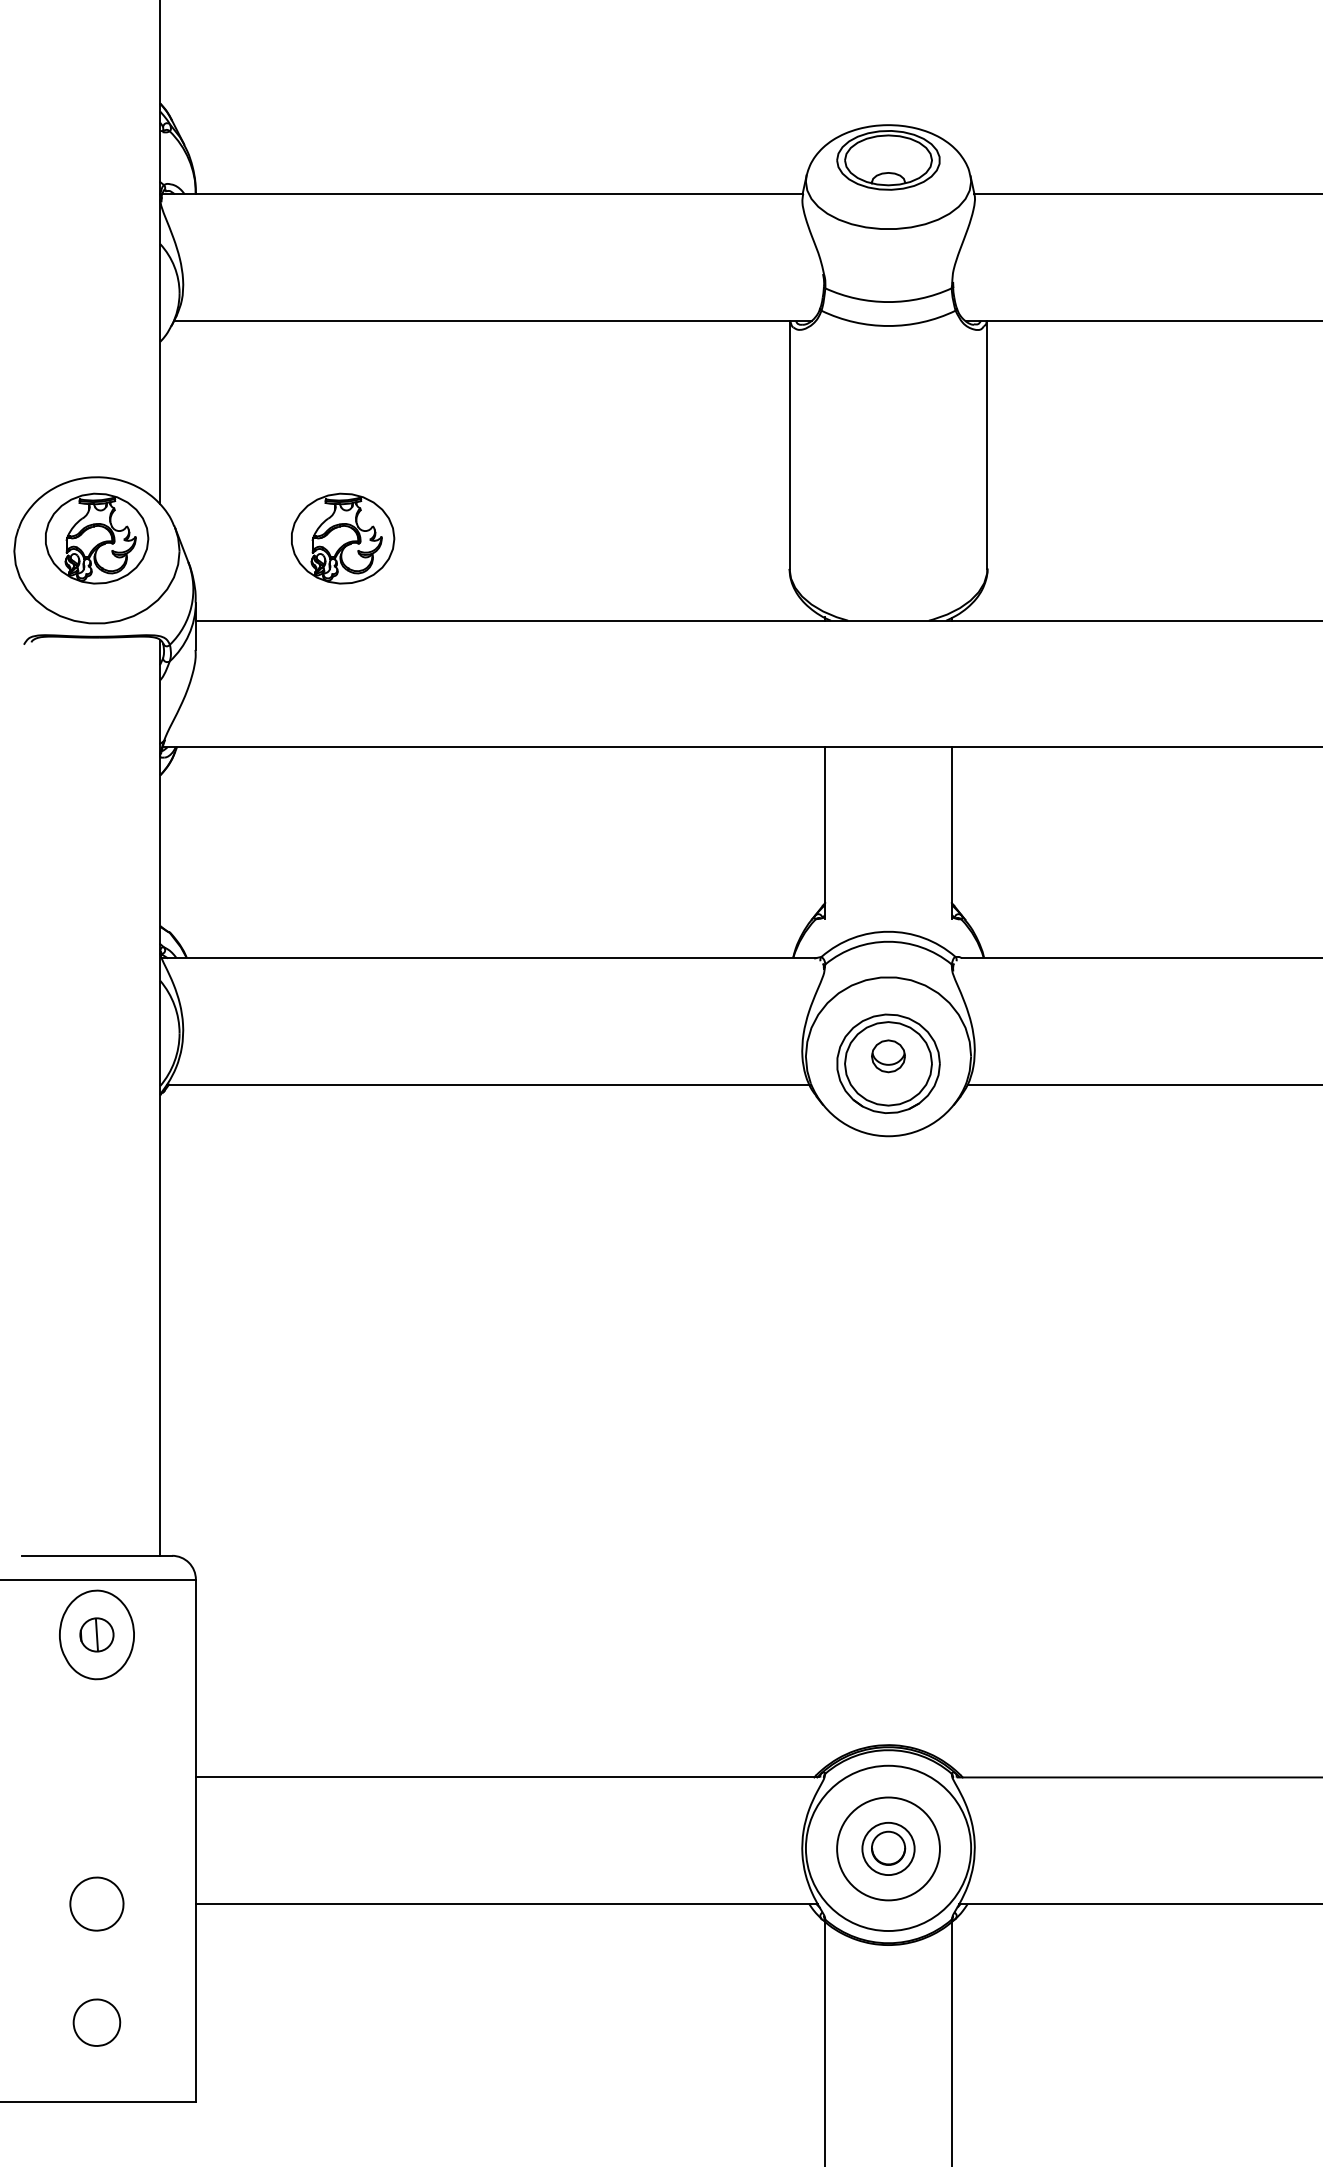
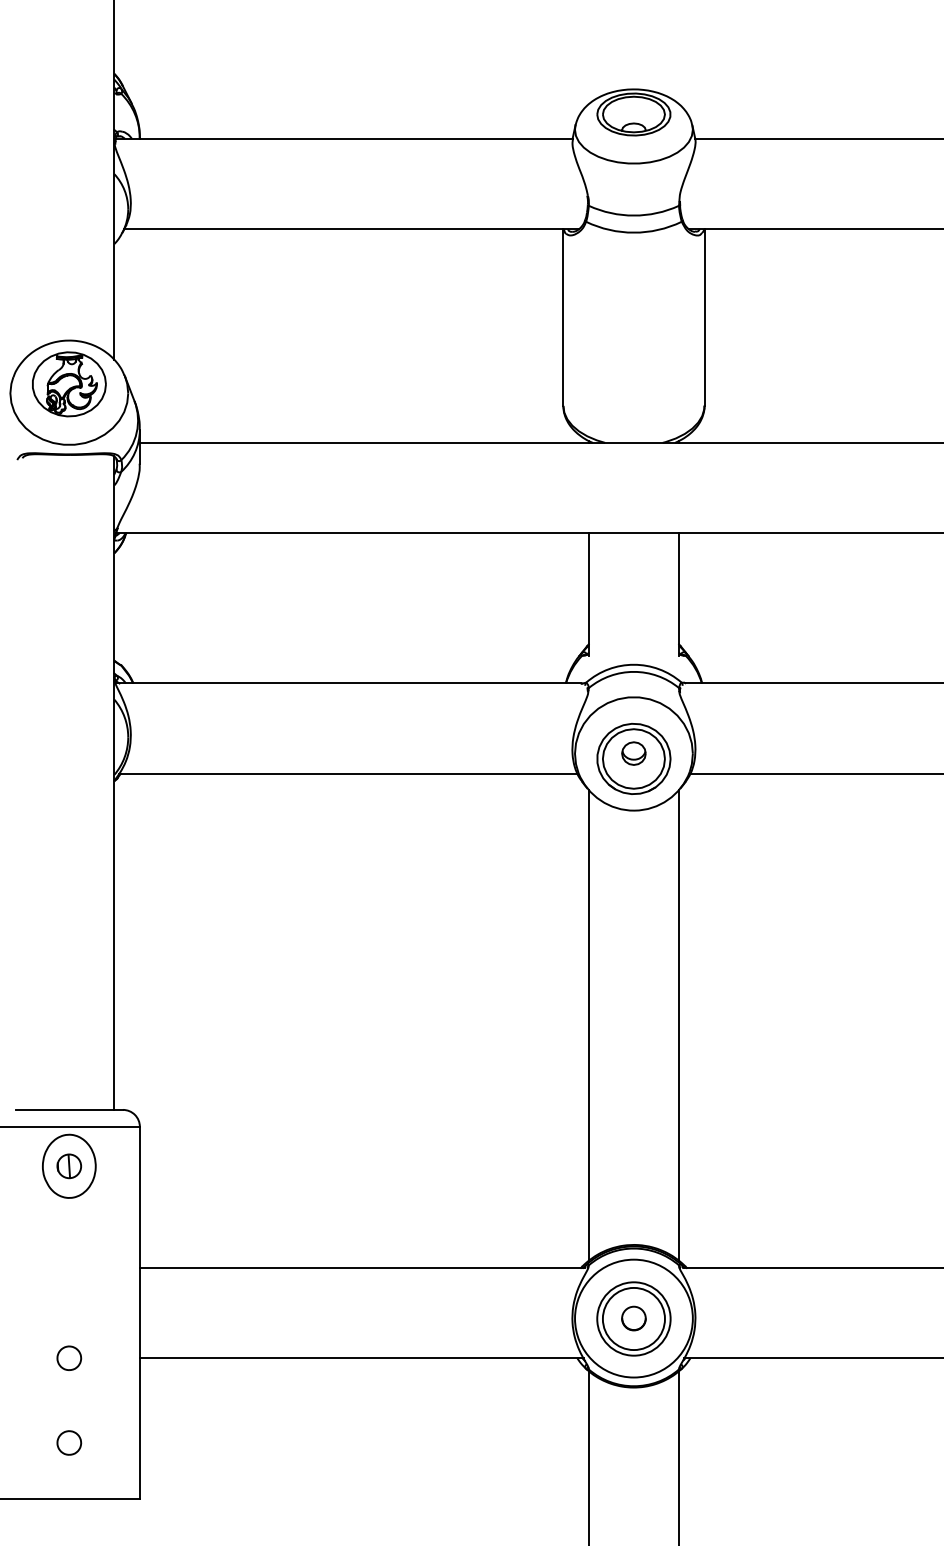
part: (343, 538) -> (245, 384), removed
line: (825, 1437) -> (588, 1025), added
line: (951, 1437) -> (678, 1025), added
circle: (888, 1848) -> (633, 1318), size x1.67
part: (96, 1903) -> (68, 1357), size x0.62
part: (96, 2022) -> (68, 1442), size x0.71

